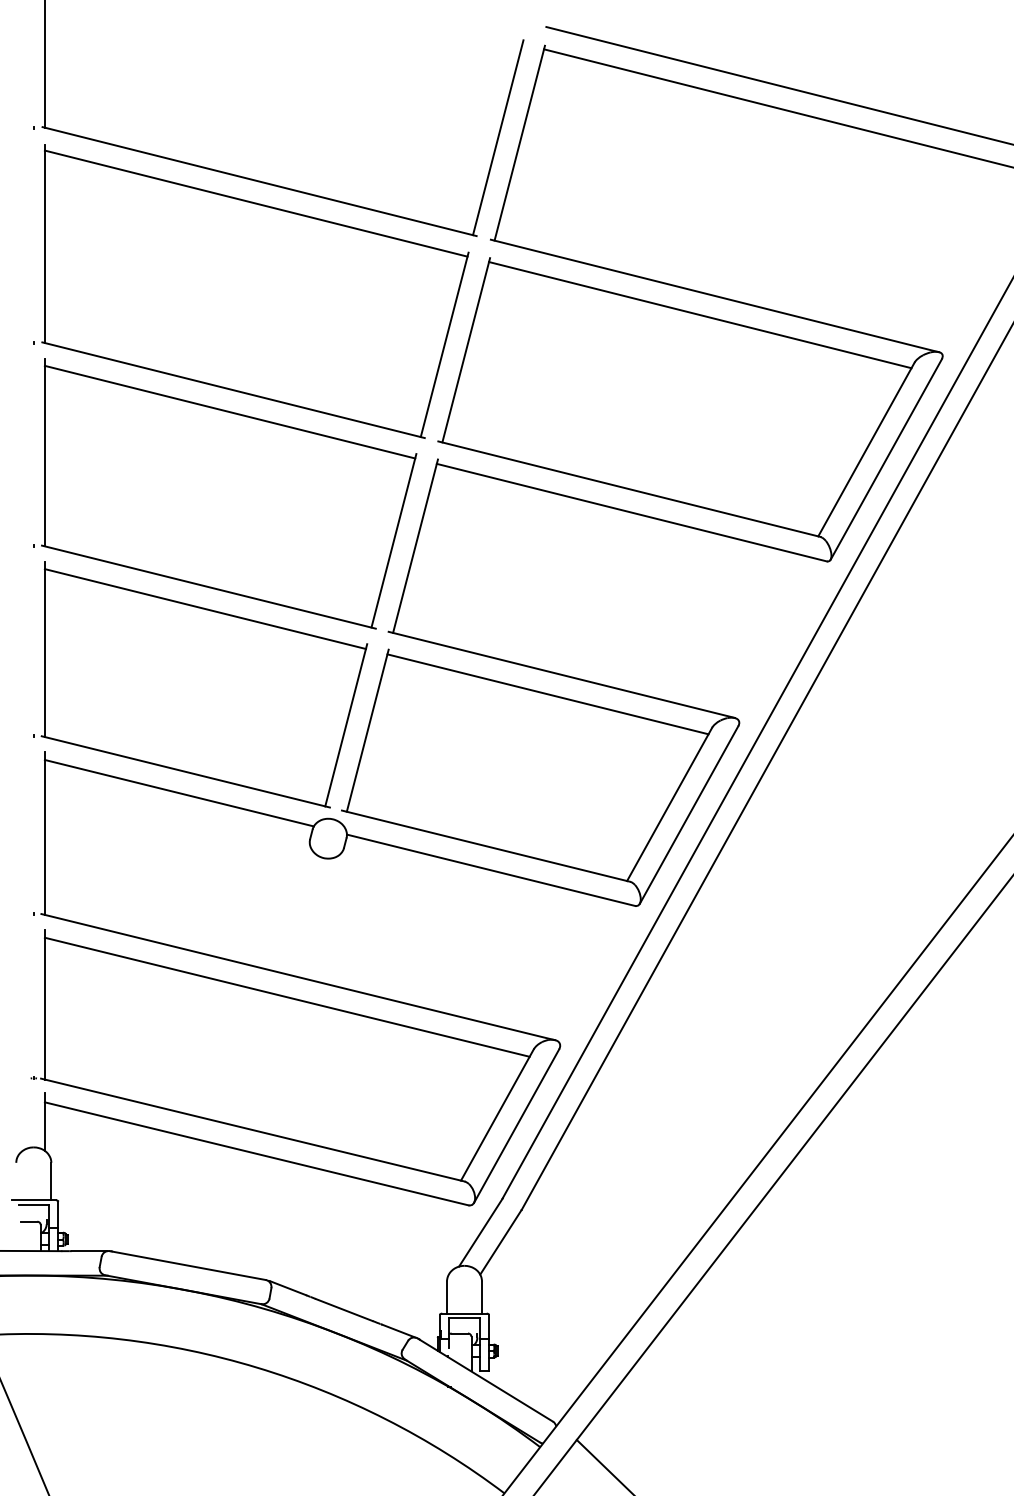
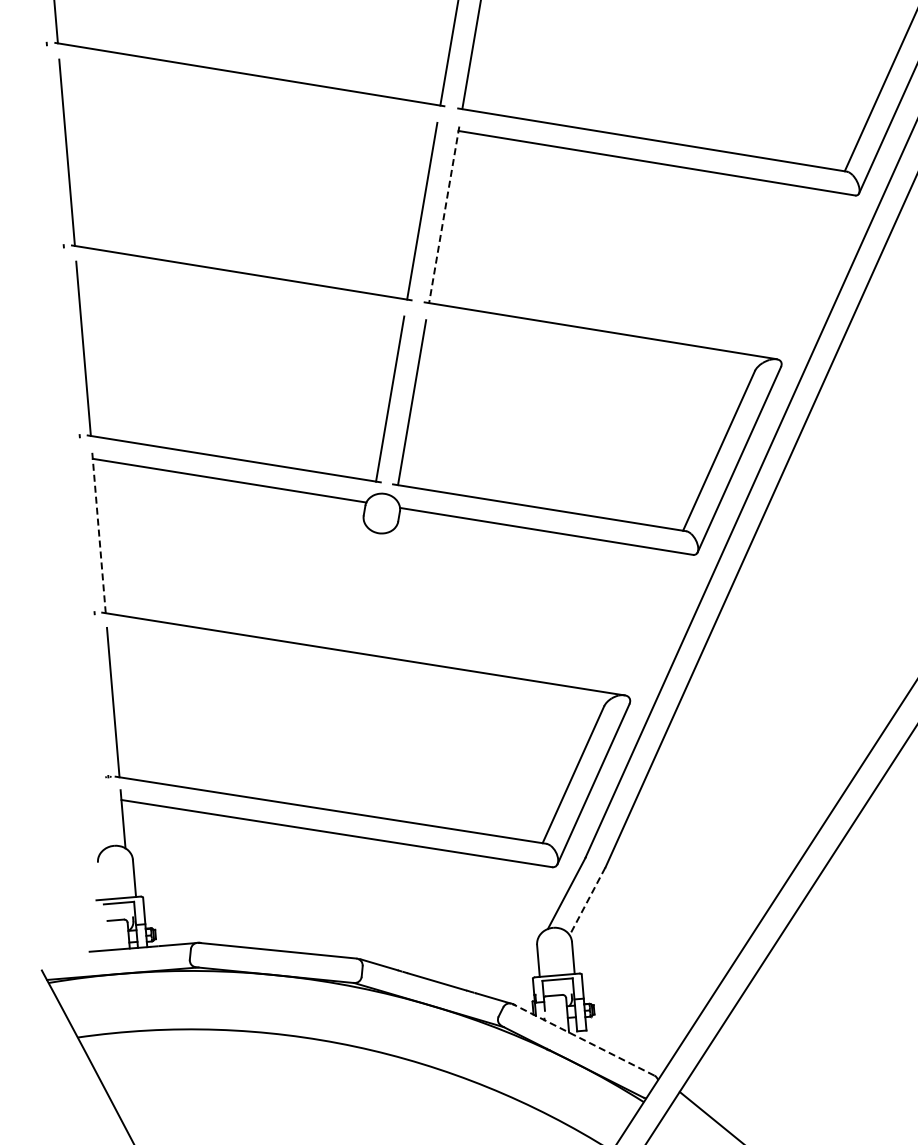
line: (229, 411) -> (247, 96), removed
line: (415, 546) -> (444, 215), solid -> dashed
line: (205, 609) -> (240, 295), removed
line: (547, 694) -> (588, 351), removed
line: (44, 833) -> (98, 532), solid -> dashed
line: (286, 996) -> (353, 674), removed
line: (500, 1242) -> (587, 901), solid -> dashed
line: (484, 1379) -> (582, 1039), solid -> dashed

